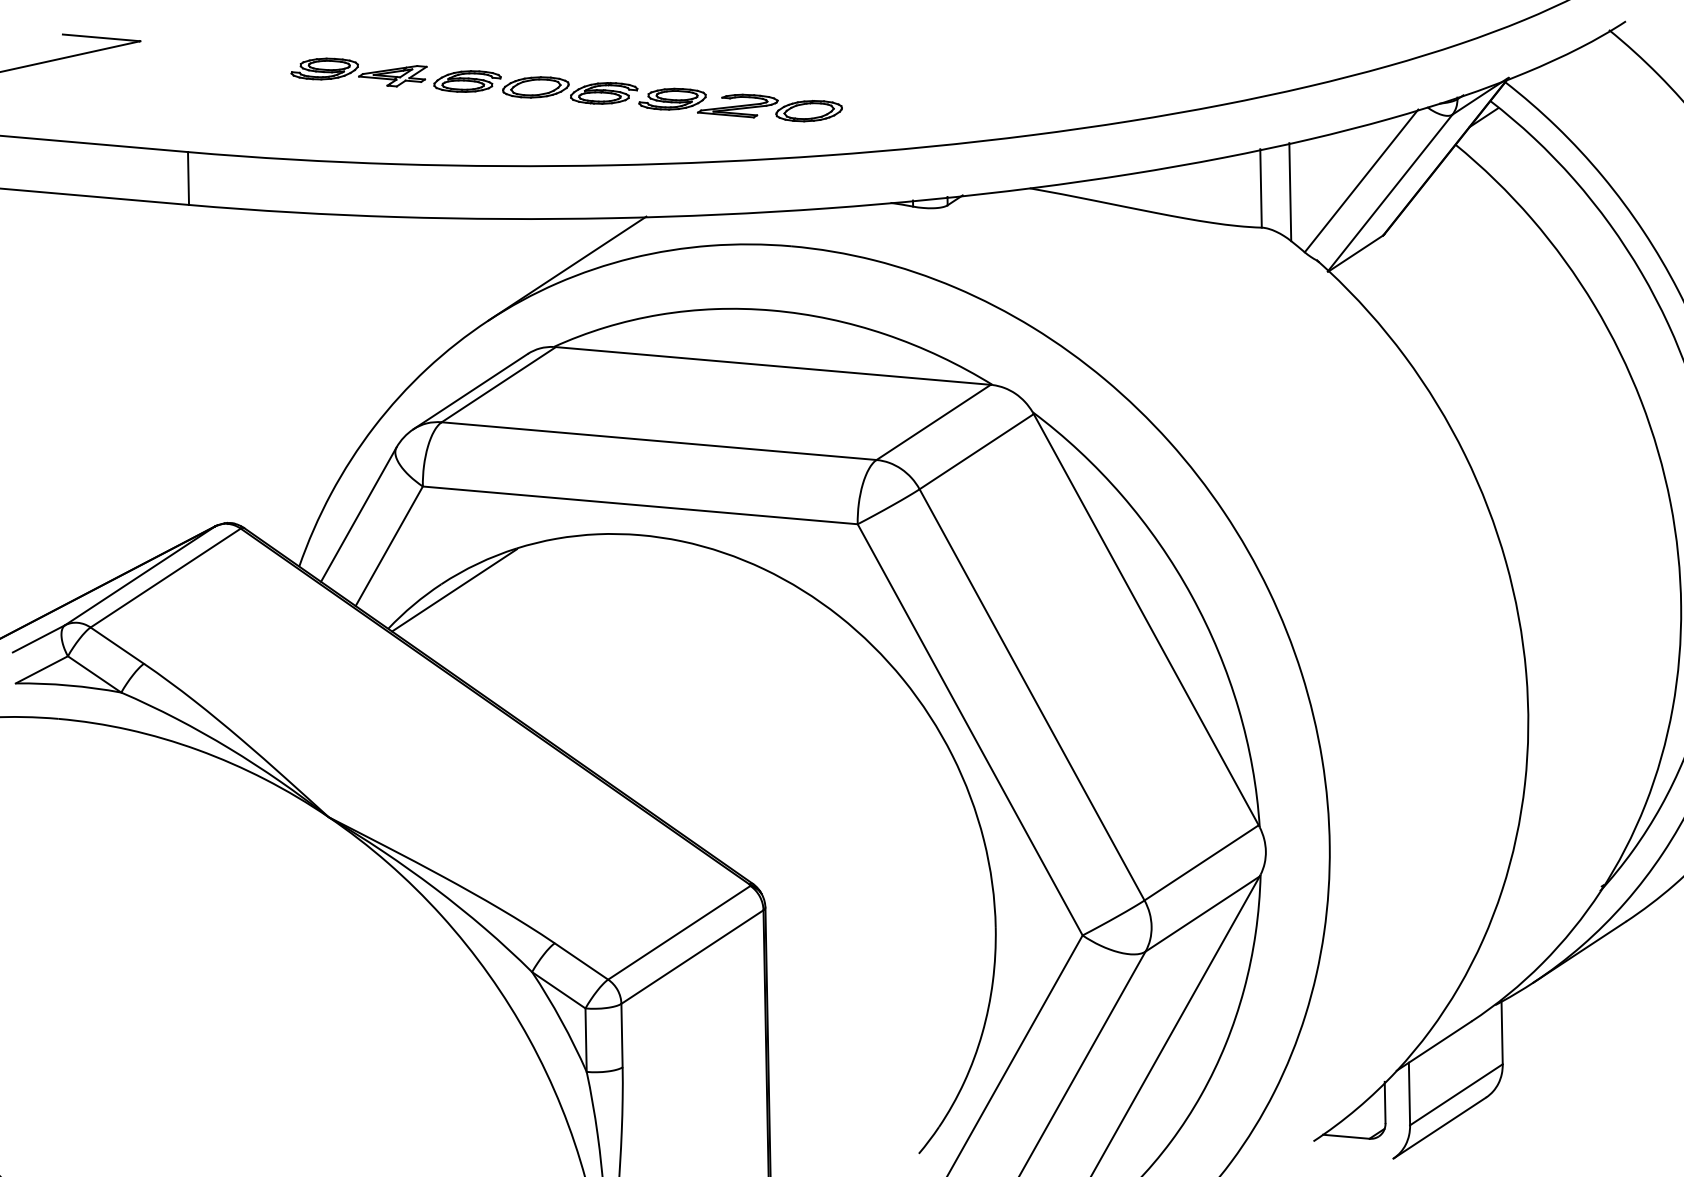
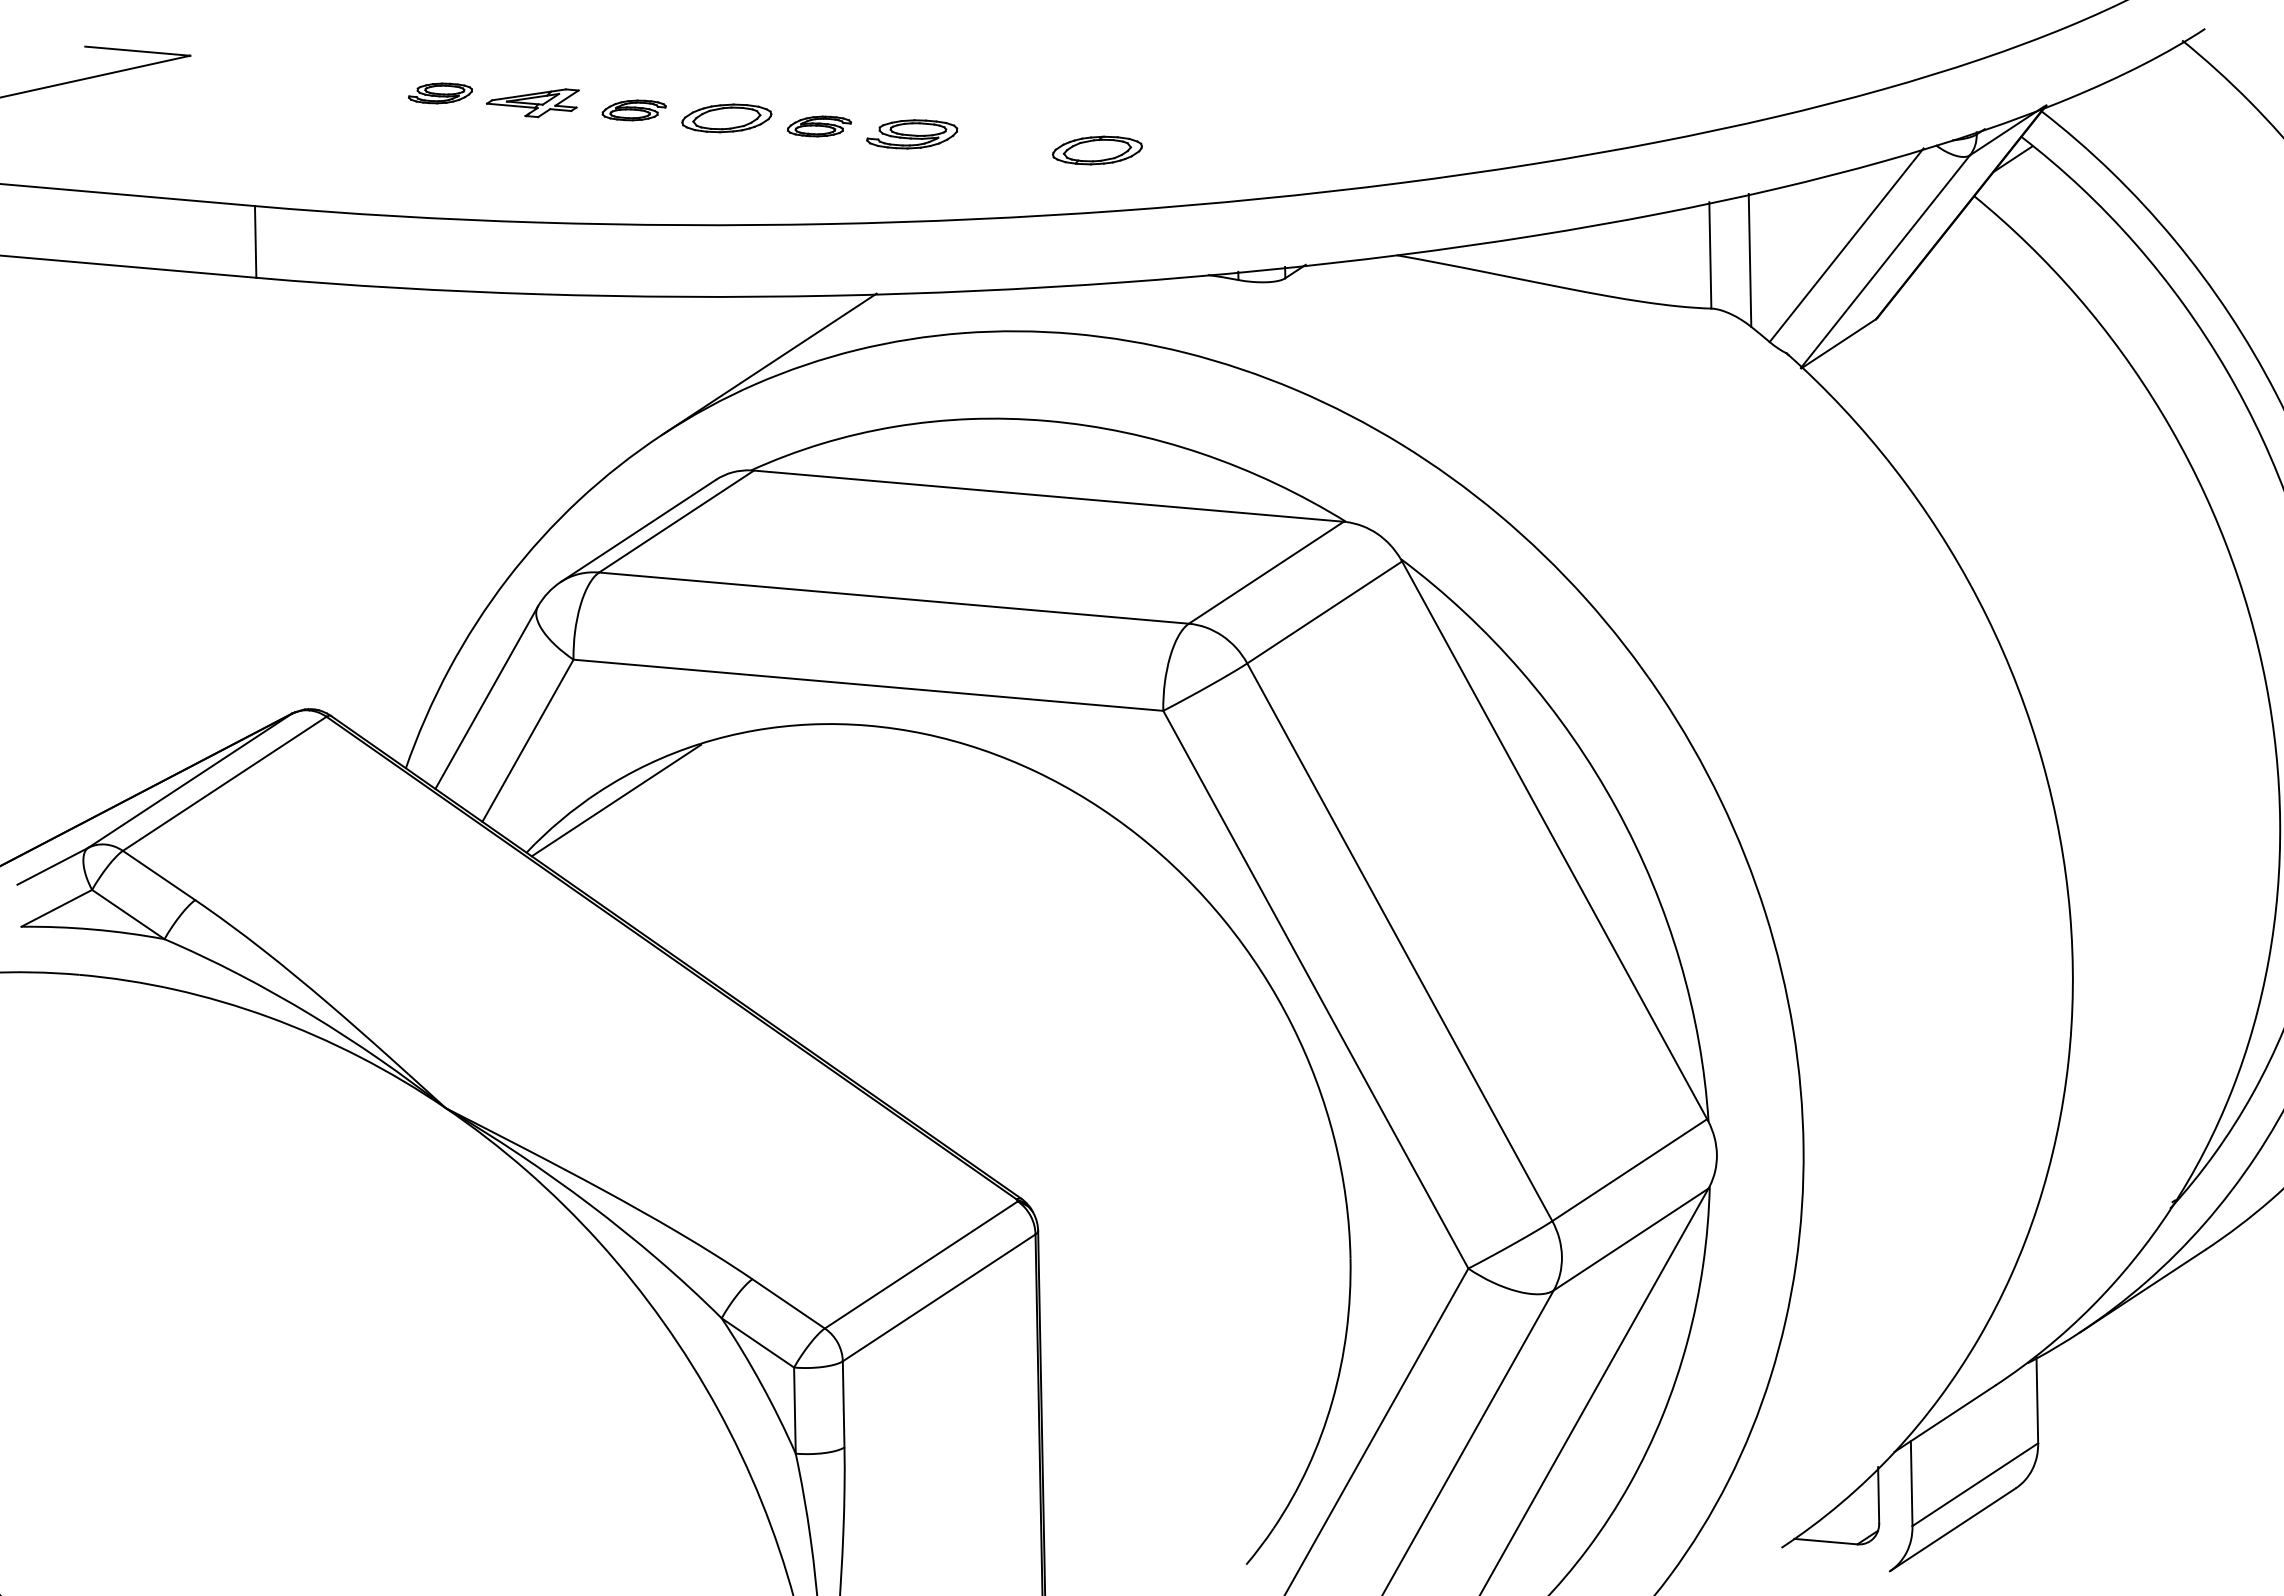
part: (324, 69) -> (440, 93), size x0.7
part: (467, 81) -> (634, 110), size x0.7
part: (604, 93) -> (819, 126), size x0.7
part: (737, 105) -> (1000, 143), removed

